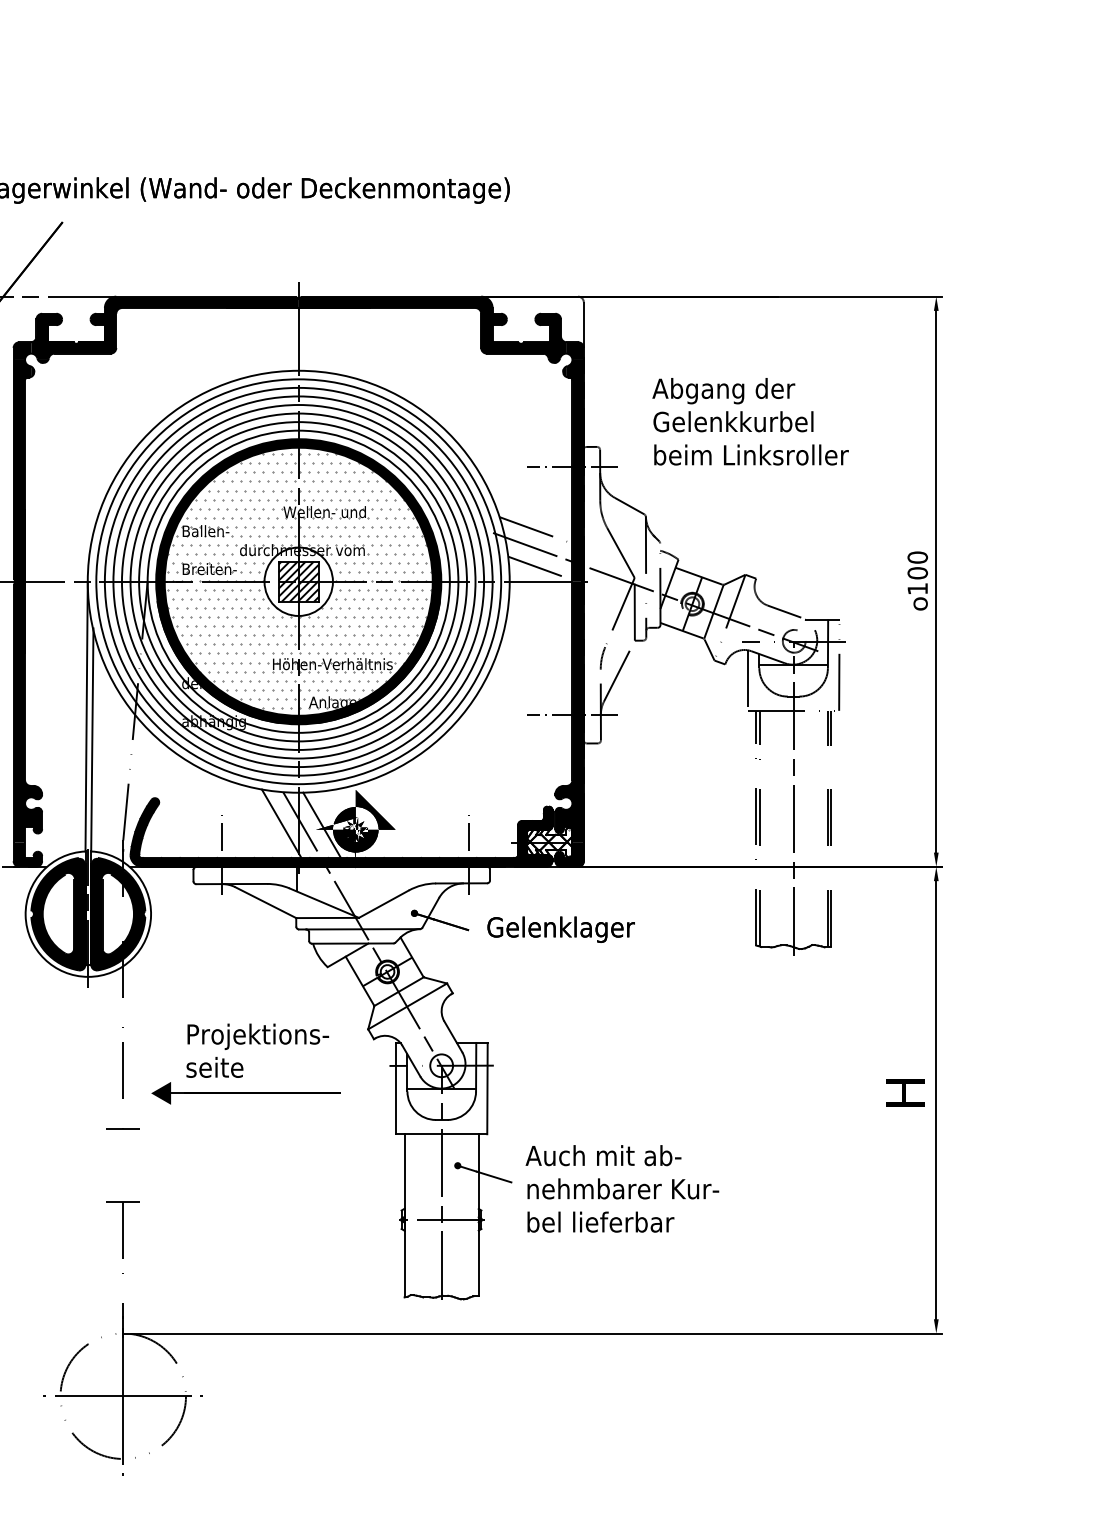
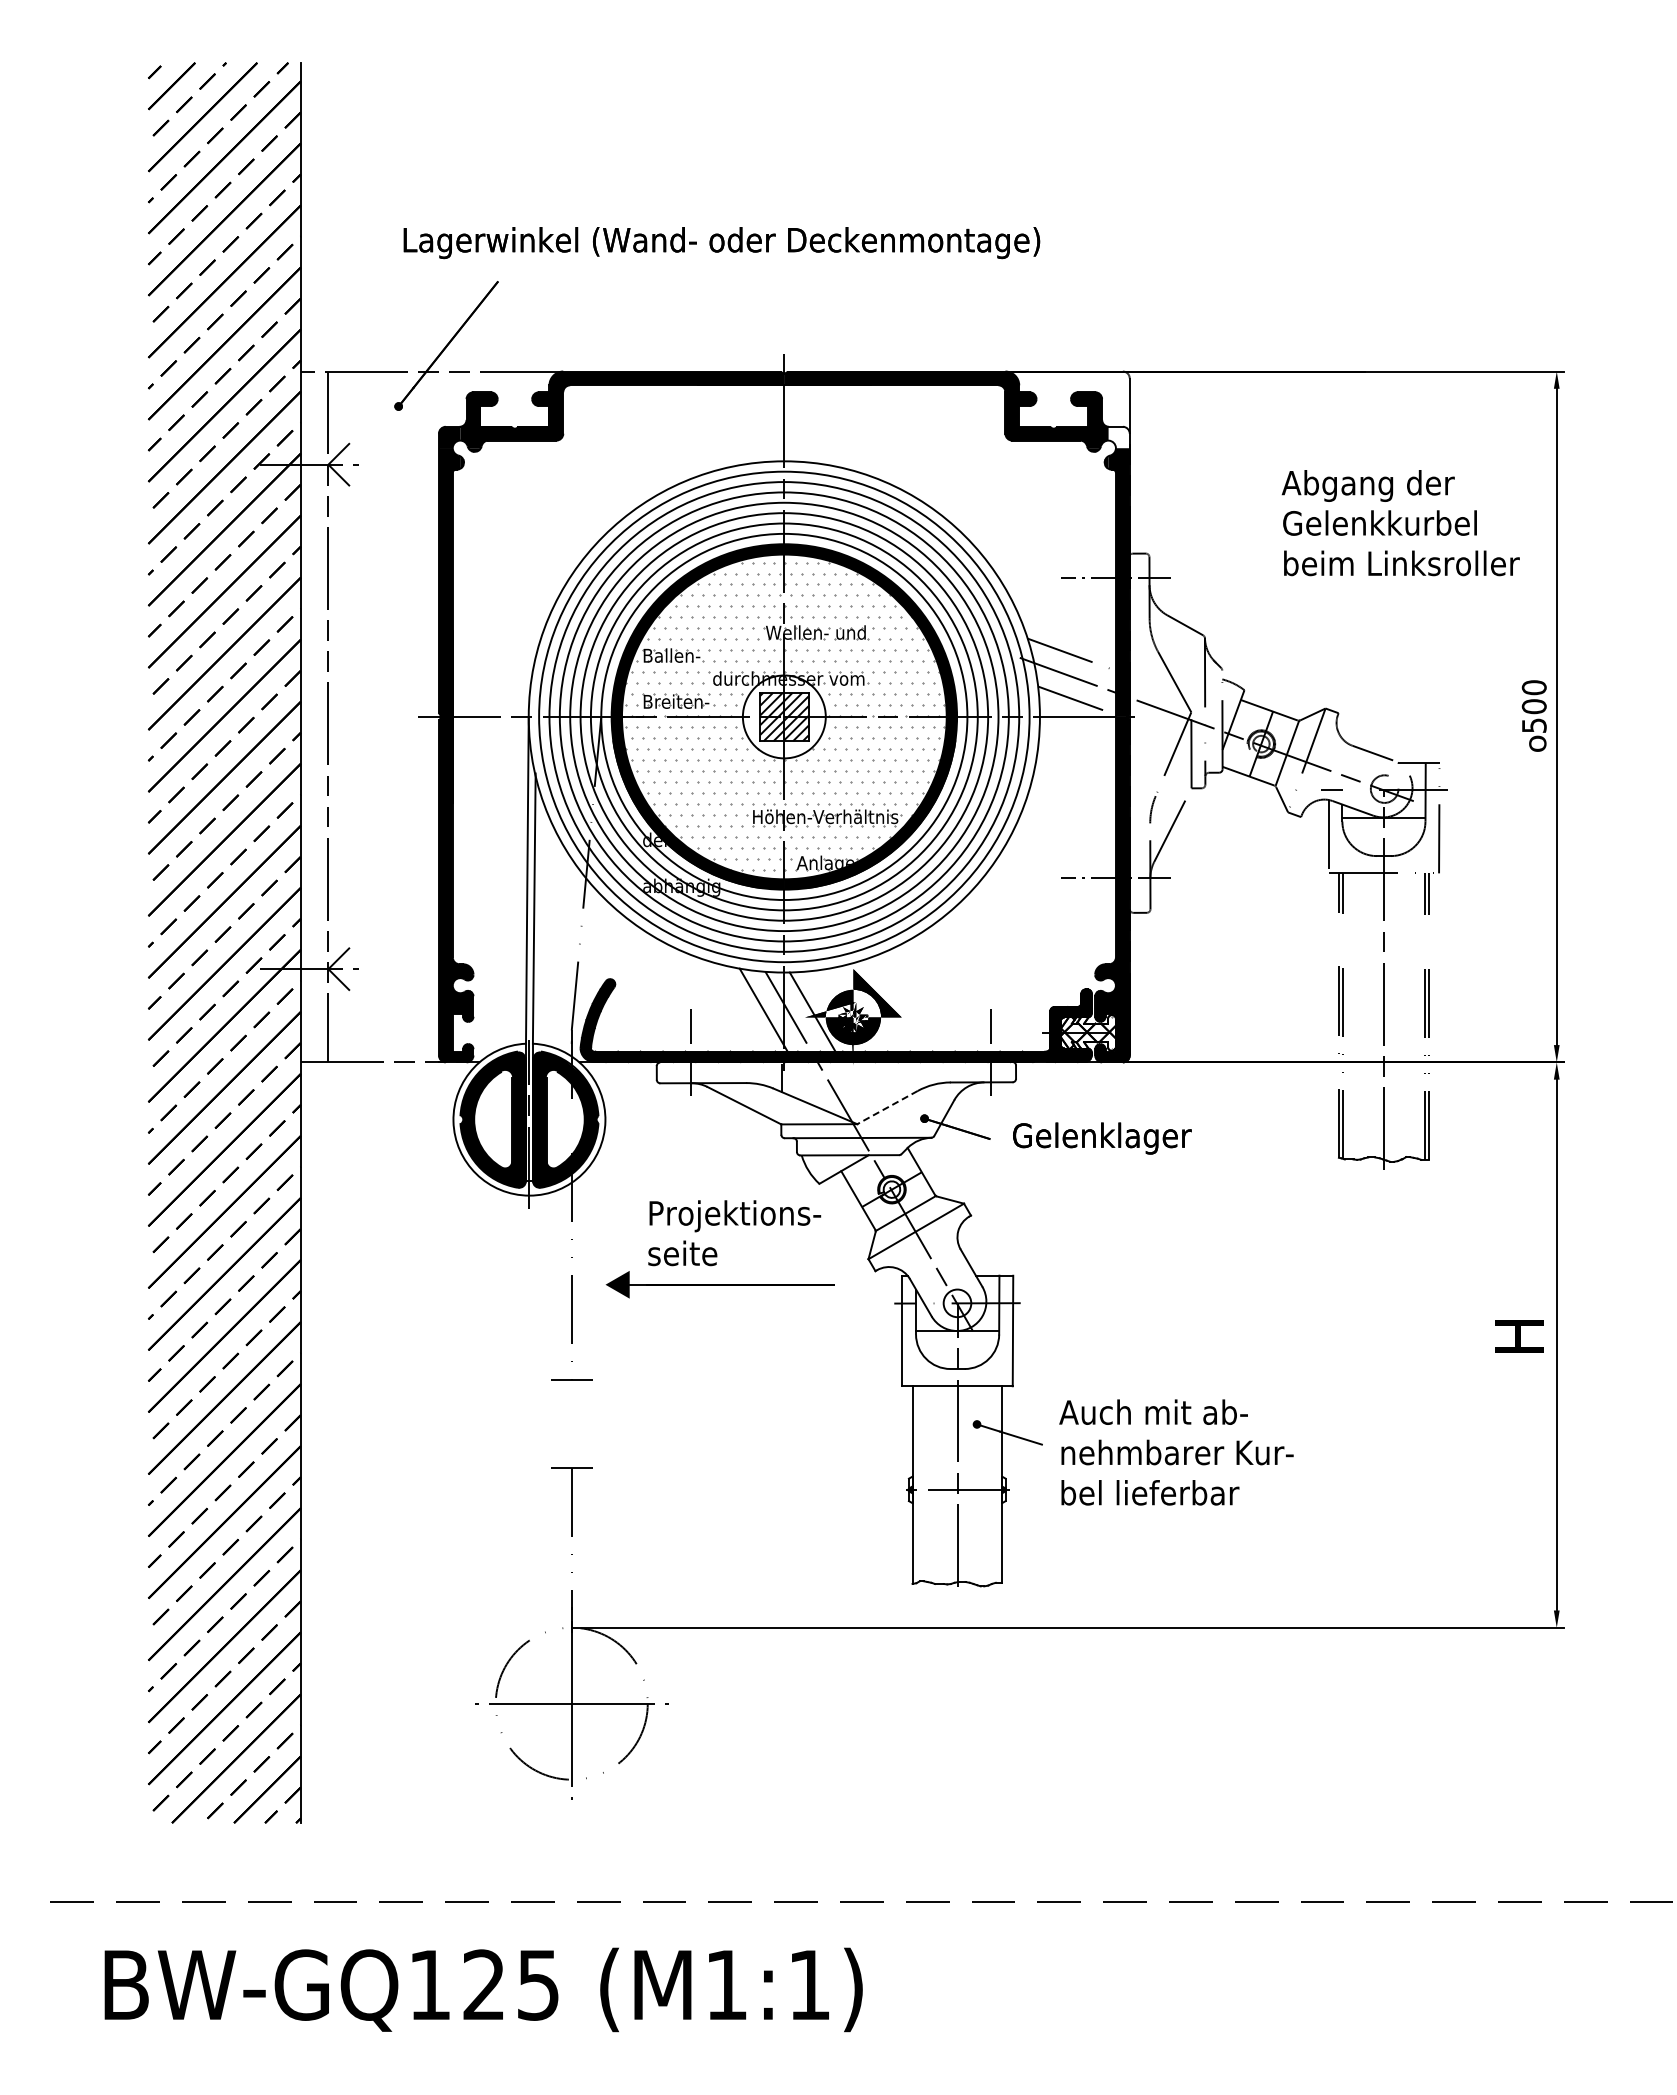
fill: (574, 351) -> (1118, 437), removed
text: (750, 422) -> (1400, 523), moved
text: (917, 588) -> (1534, 725), 100 -> 500
line: (383, 904) -> (887, 1107), solid -> dashed
part: (245, 1064) -> (719, 1249), moved

